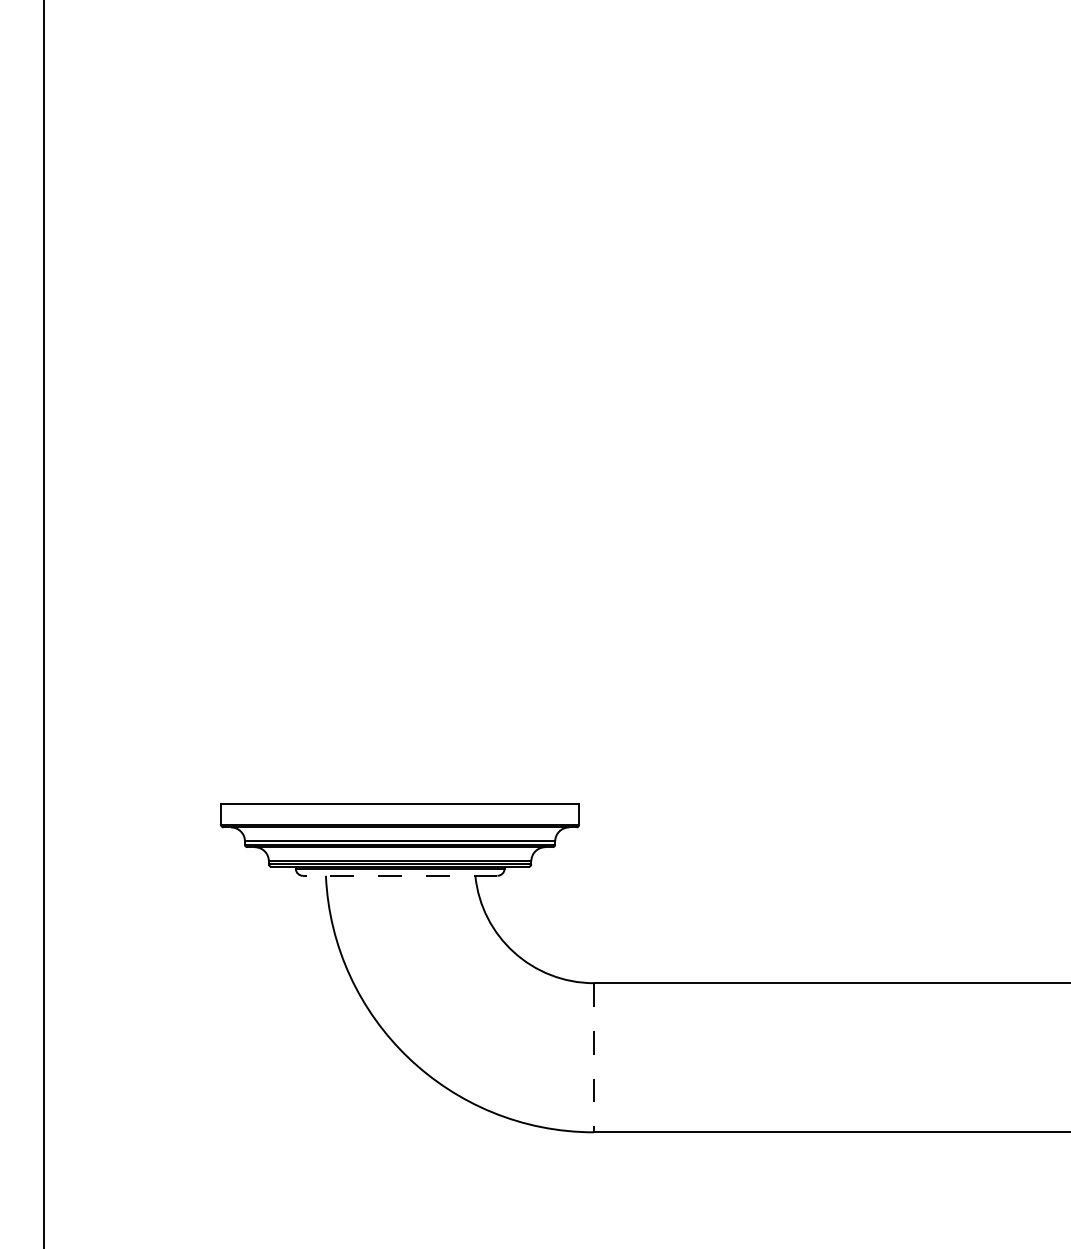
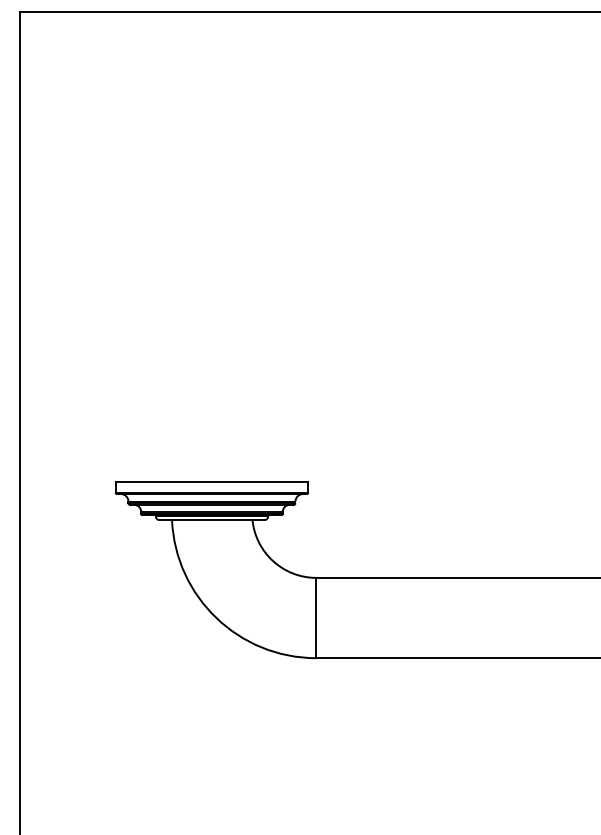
line: (399, 876) -> (211, 520), dashed -> solid
line: (594, 1058) -> (316, 618), dashed -> solid

